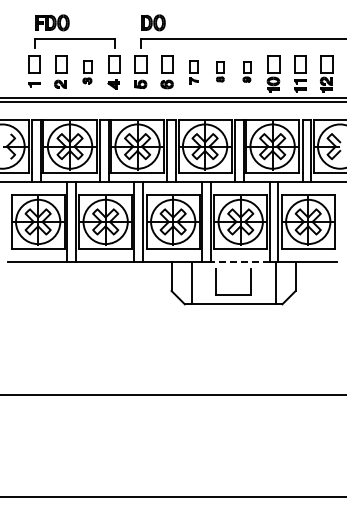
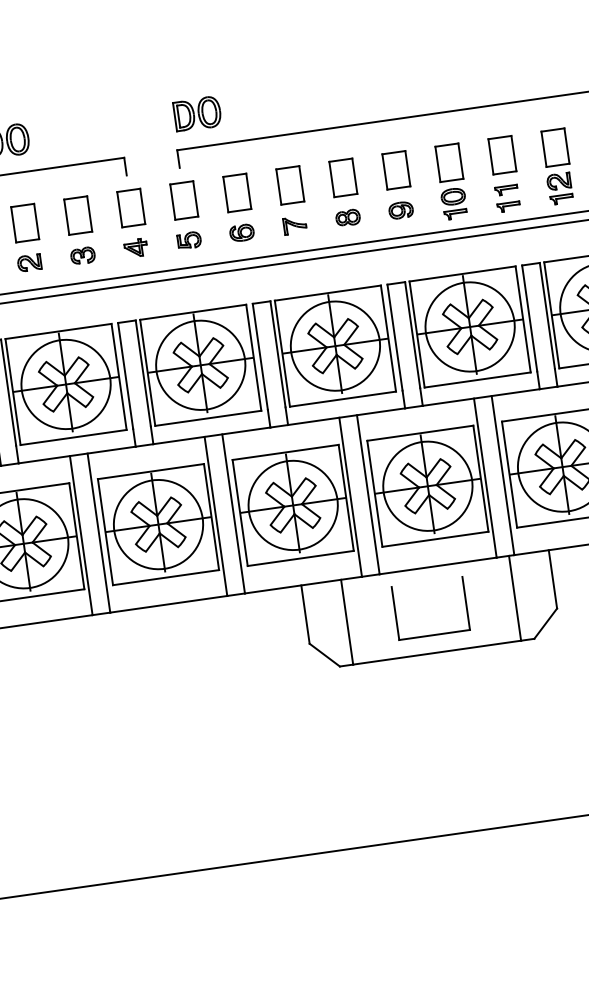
part: (193, 71) -> (290, 199), size x1.43
part: (220, 71) -> (344, 191), size x1.67
part: (87, 72) -> (79, 231), size x1.43
part: (246, 72) -> (396, 186), size x1.67
line: (239, 261) -> (436, 565), dashed -> solid

